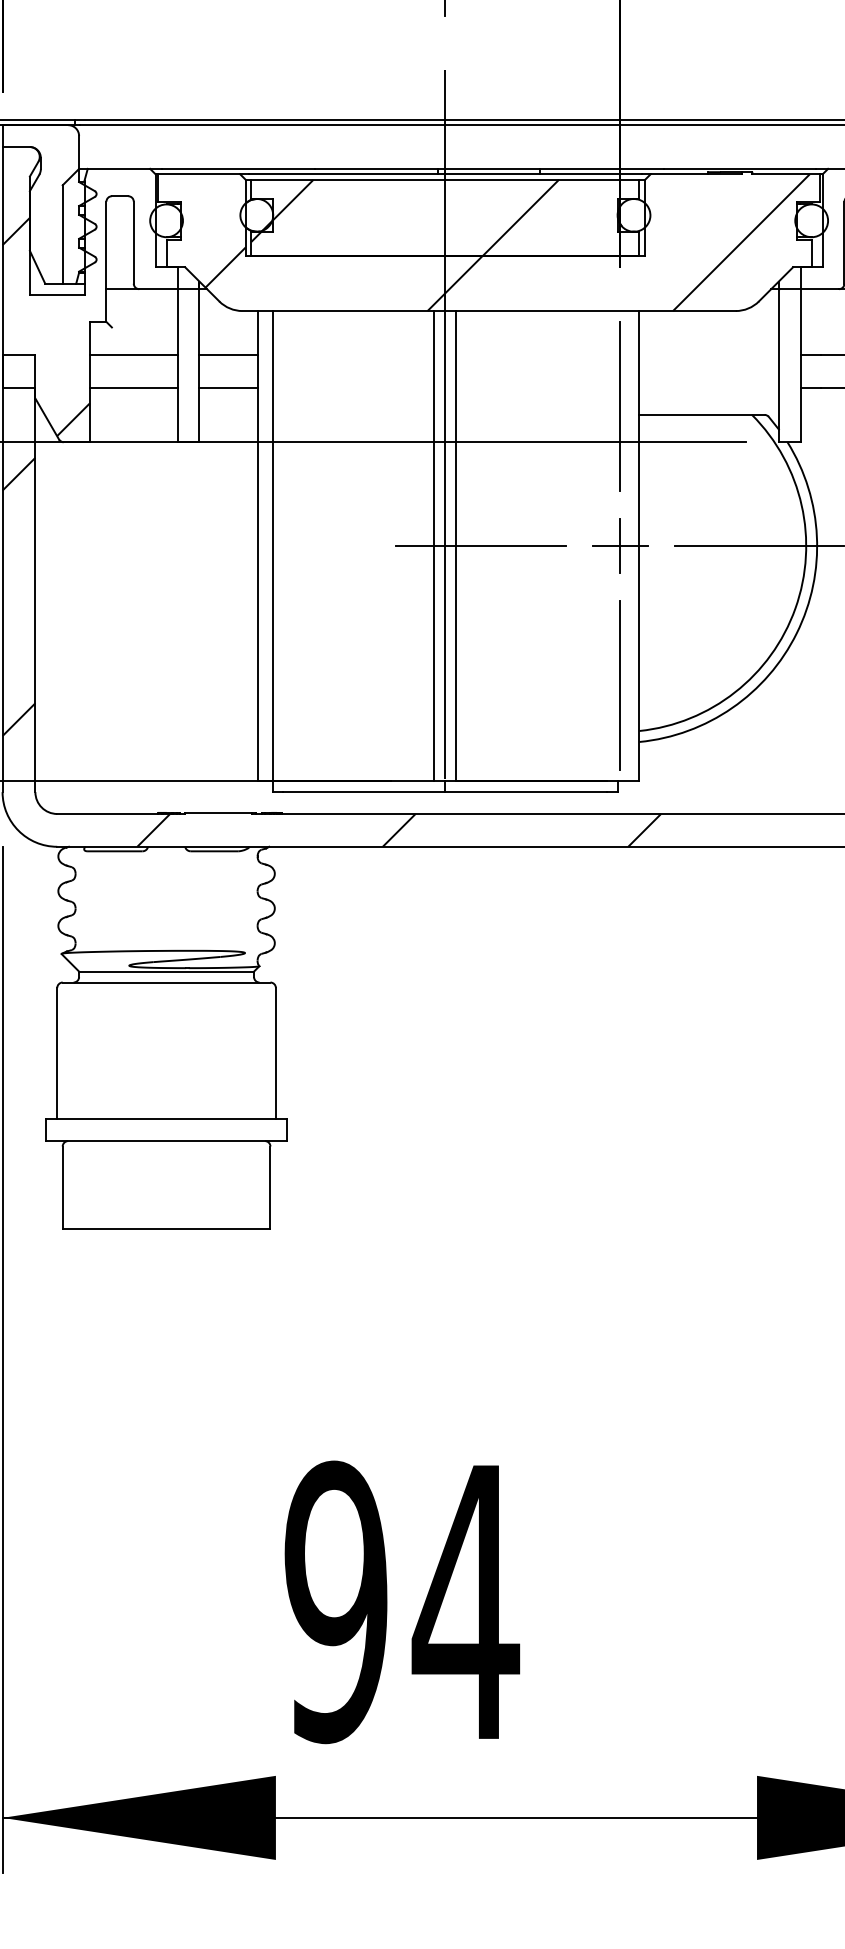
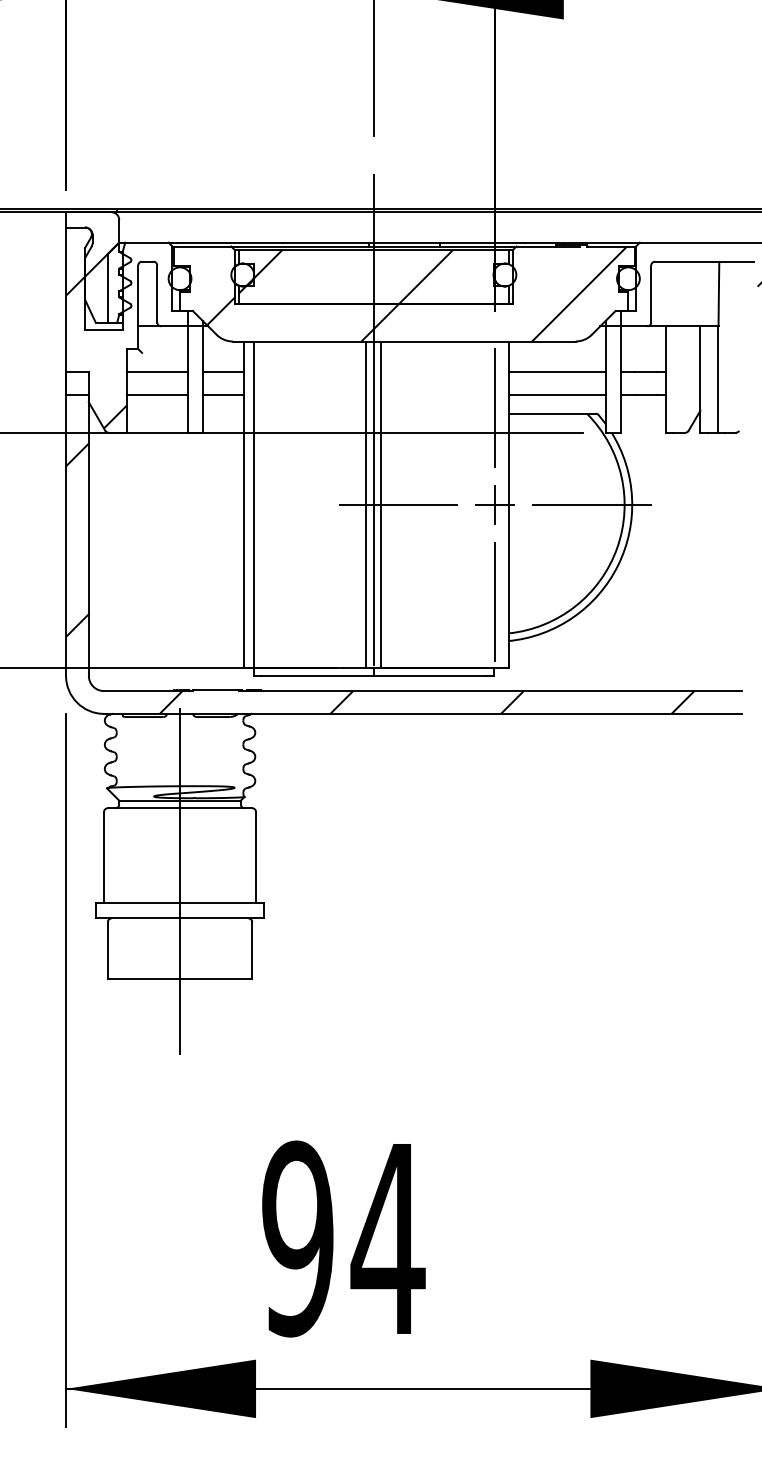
hatch: (55, 193) -> (102, 259), added
line: (708, 354) -> (556, 371), added
line: (708, 387) -> (556, 394), added
line: (167, 1087) -> (180, 881), added

